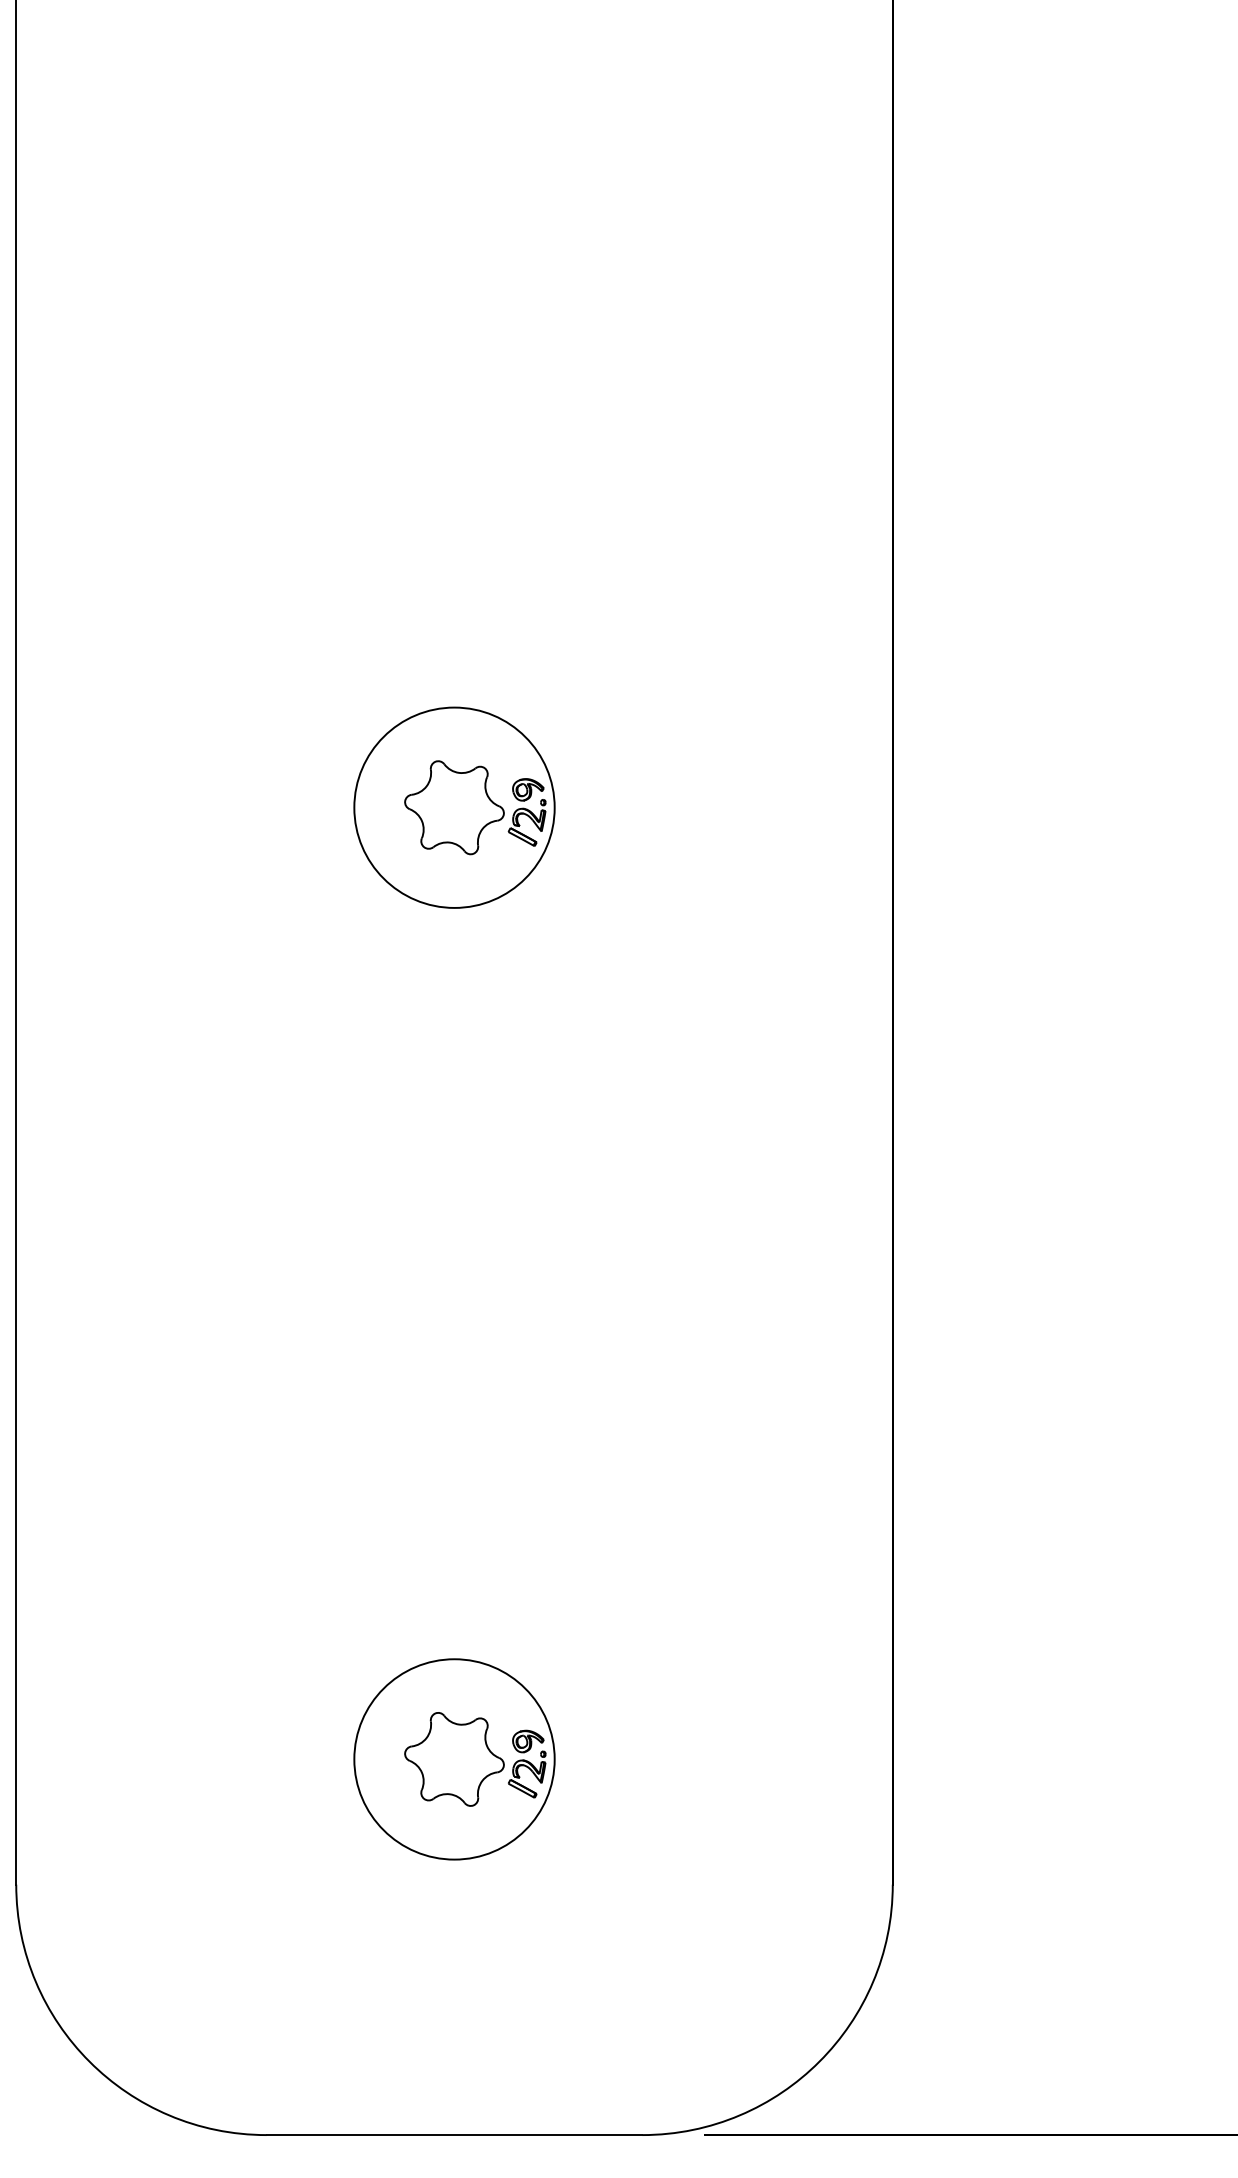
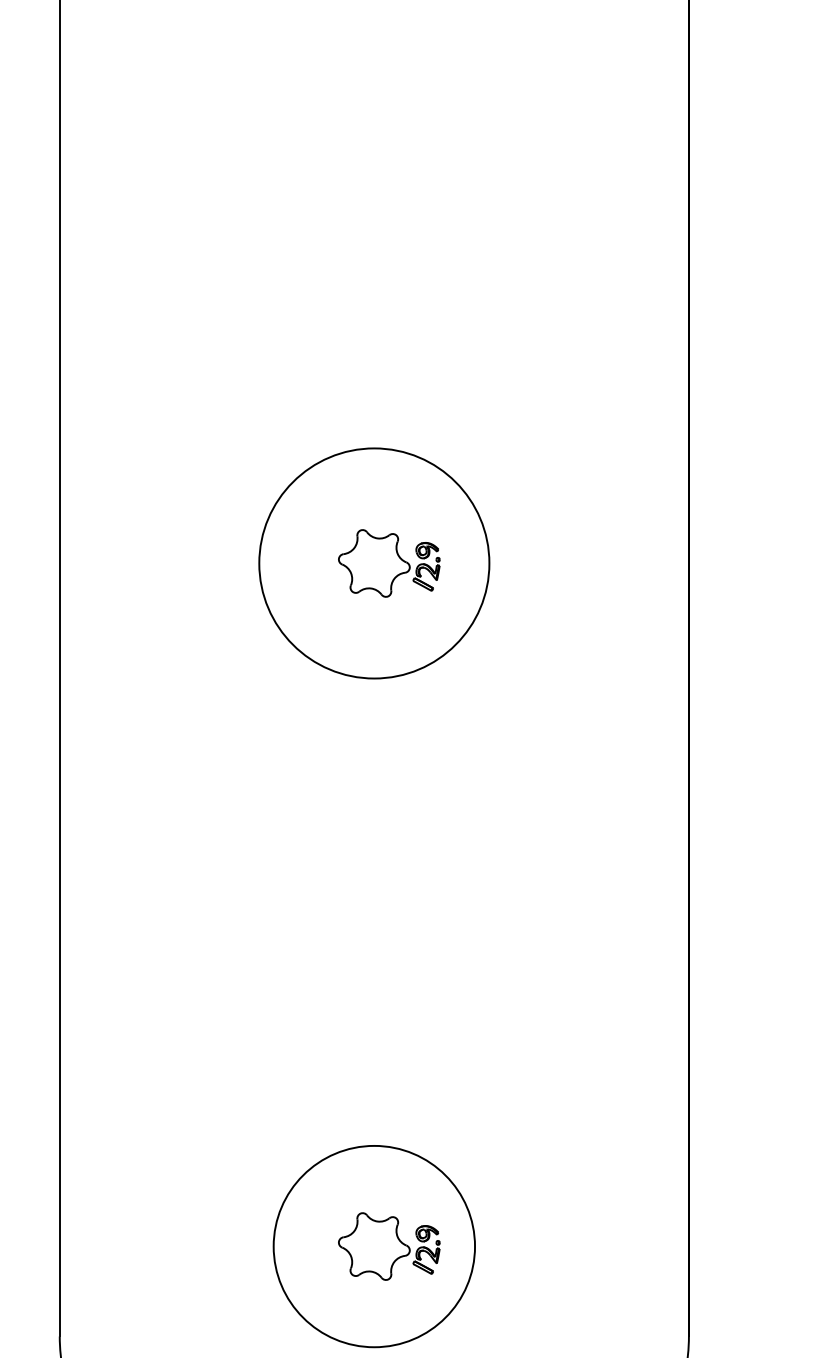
circle: (454, 807) -> (374, 563), size x1.6
circle: (454, 1759) -> (374, 1246), size x1.4

